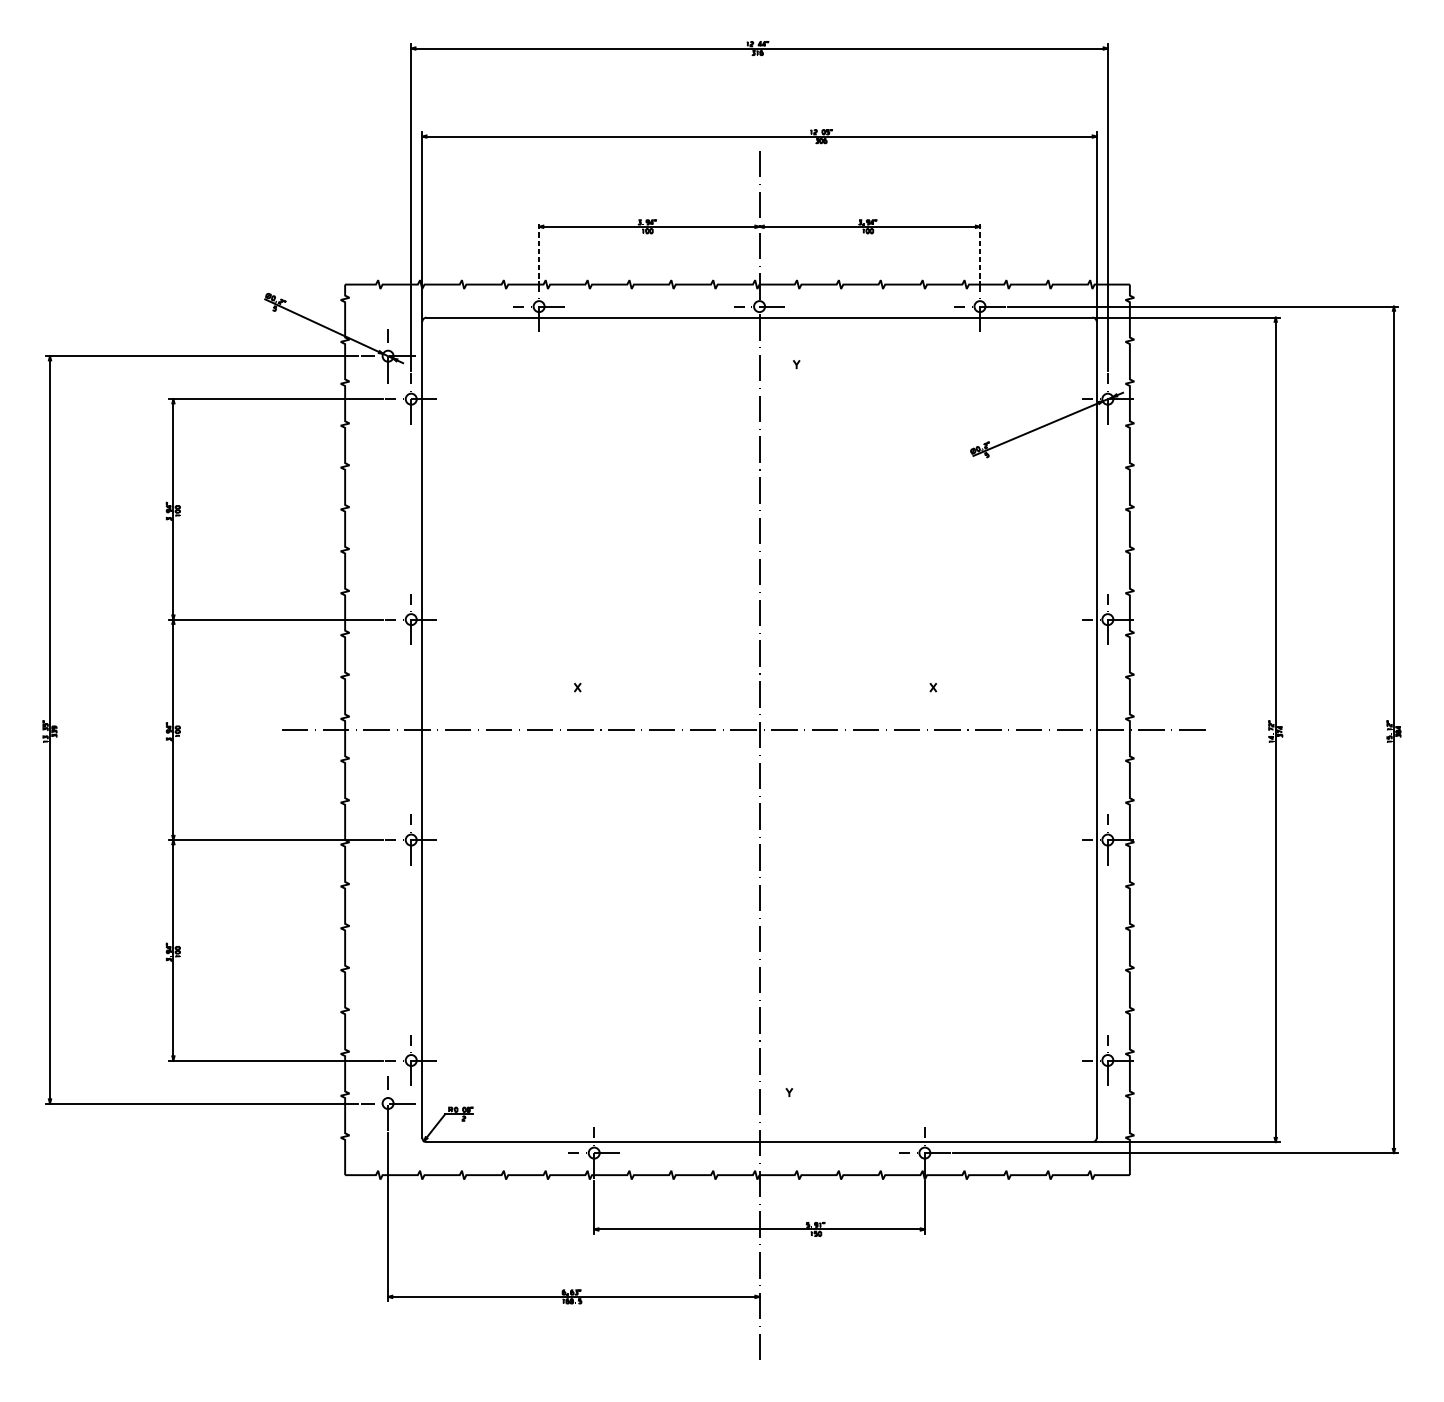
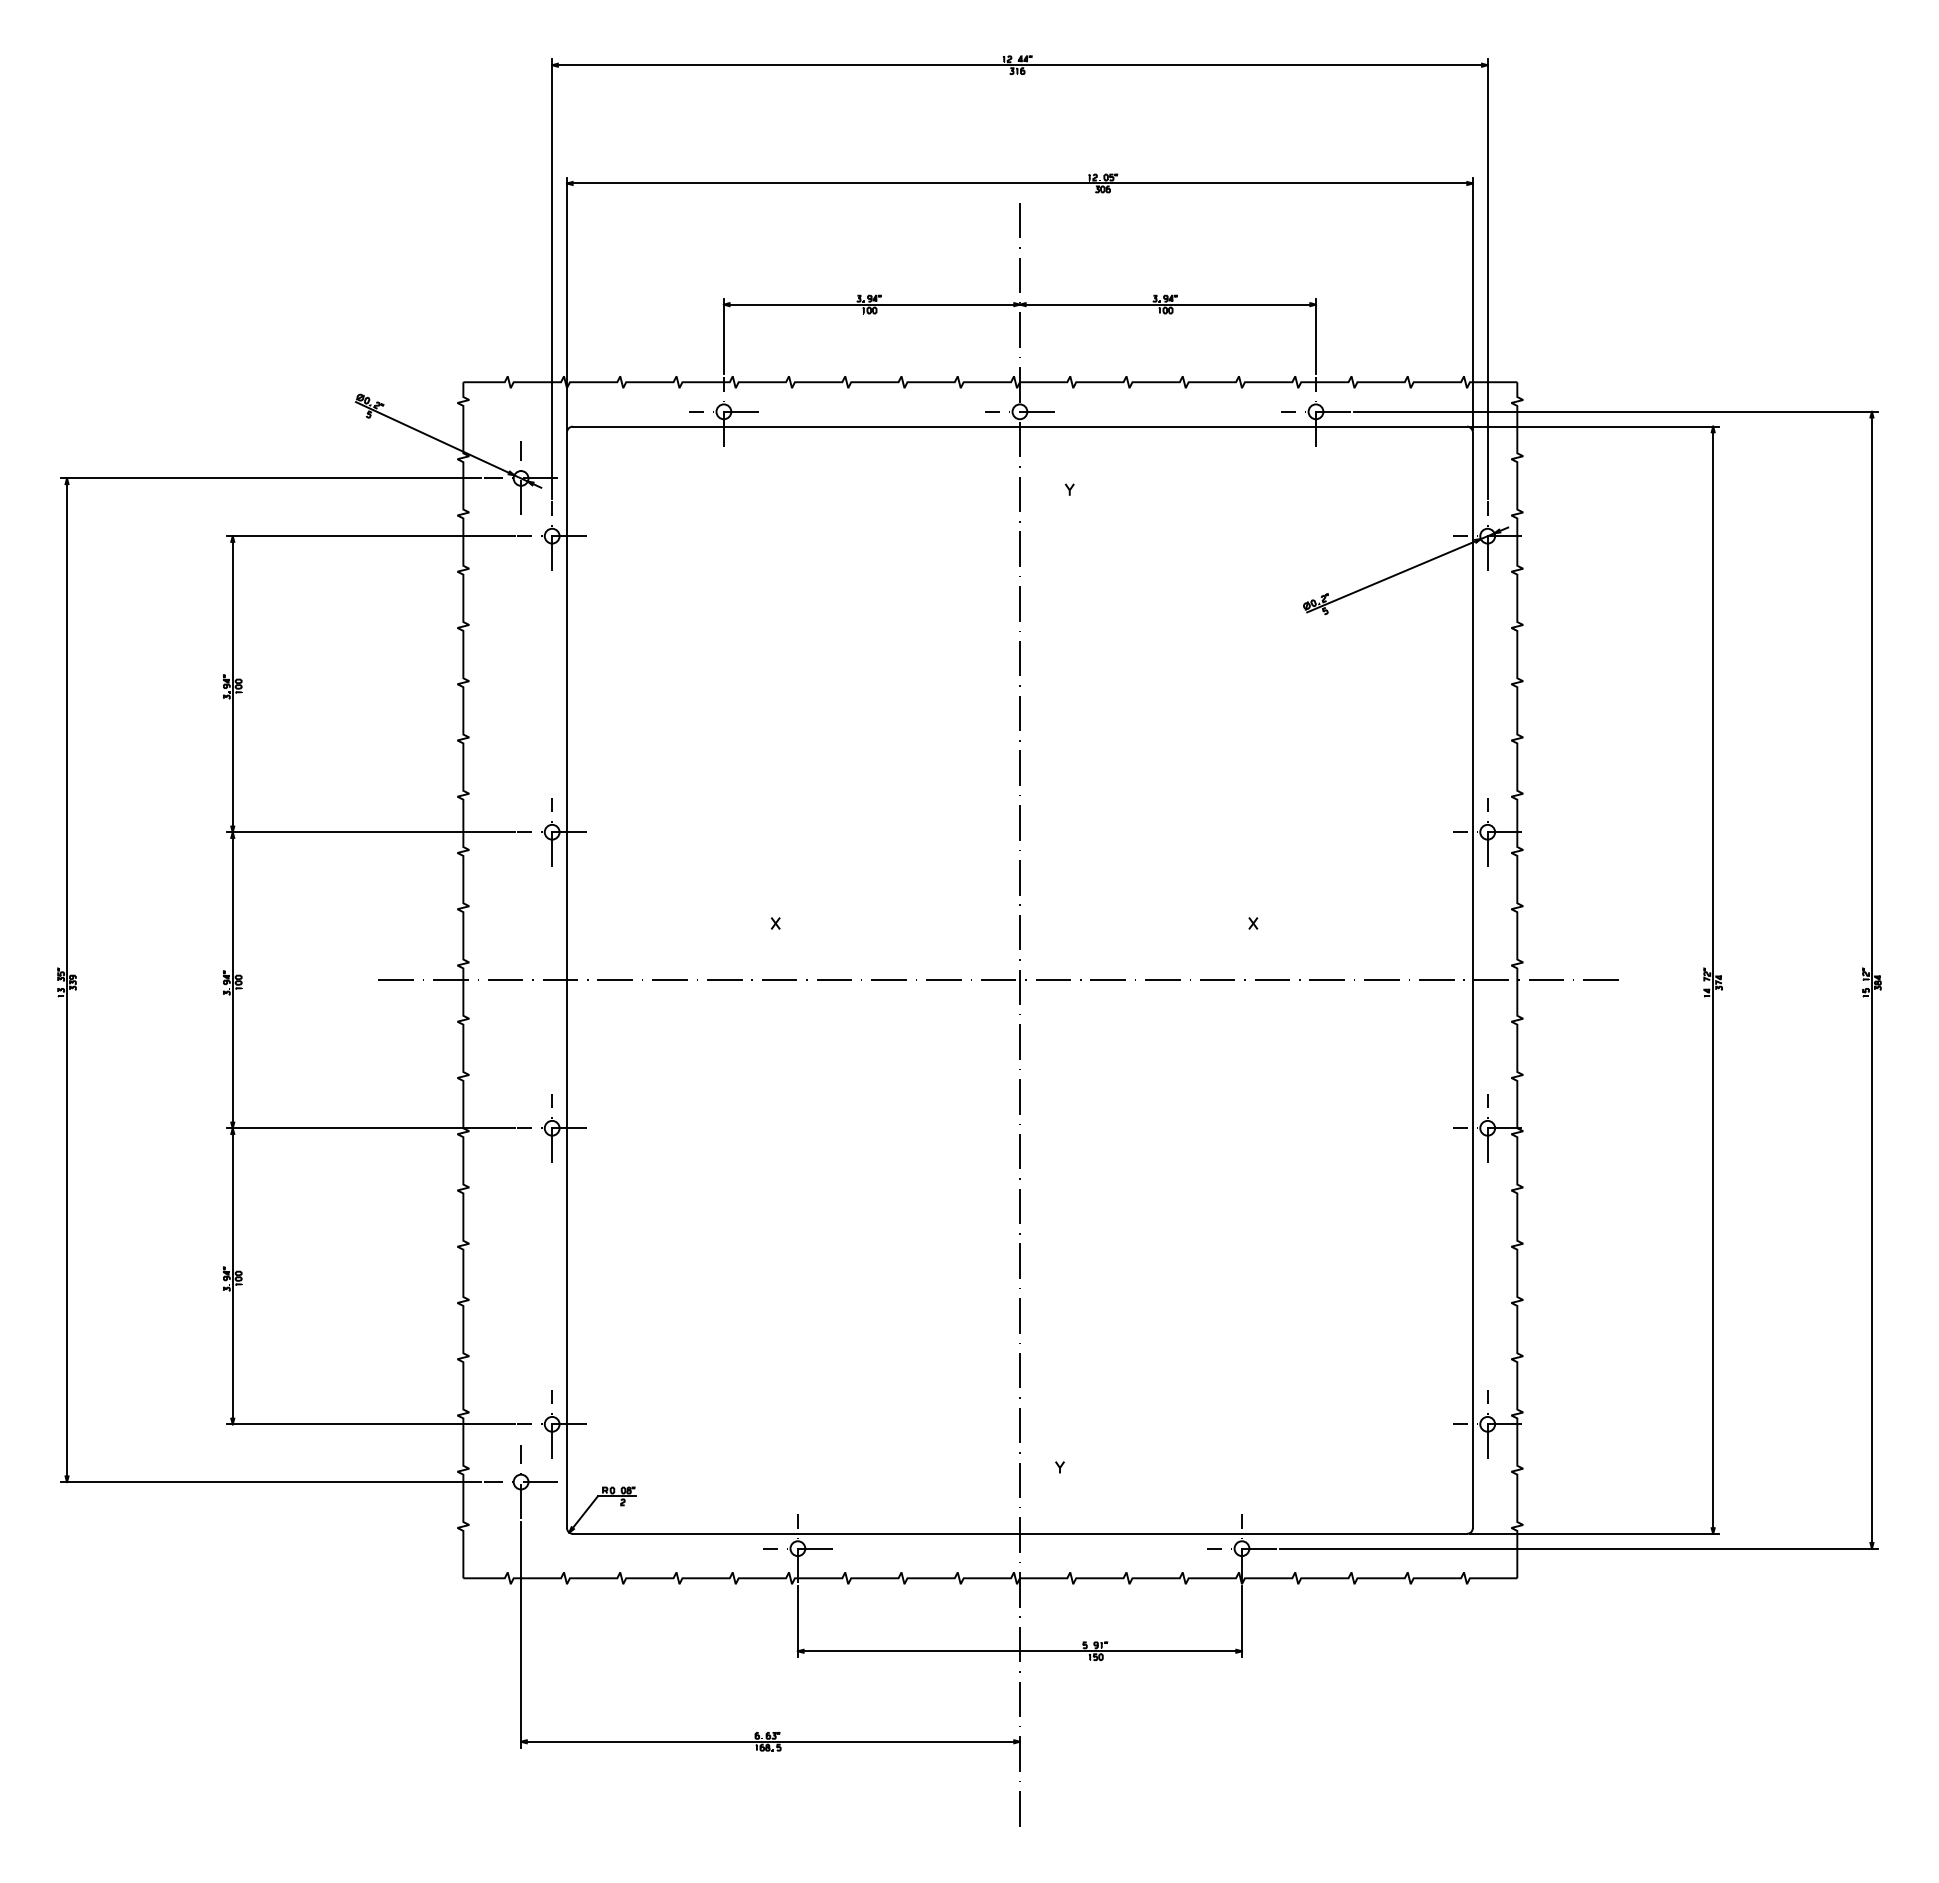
line: (538, 250) -> (723, 336), dashed -> solid
line: (980, 250) -> (1316, 336), dashed -> solid

